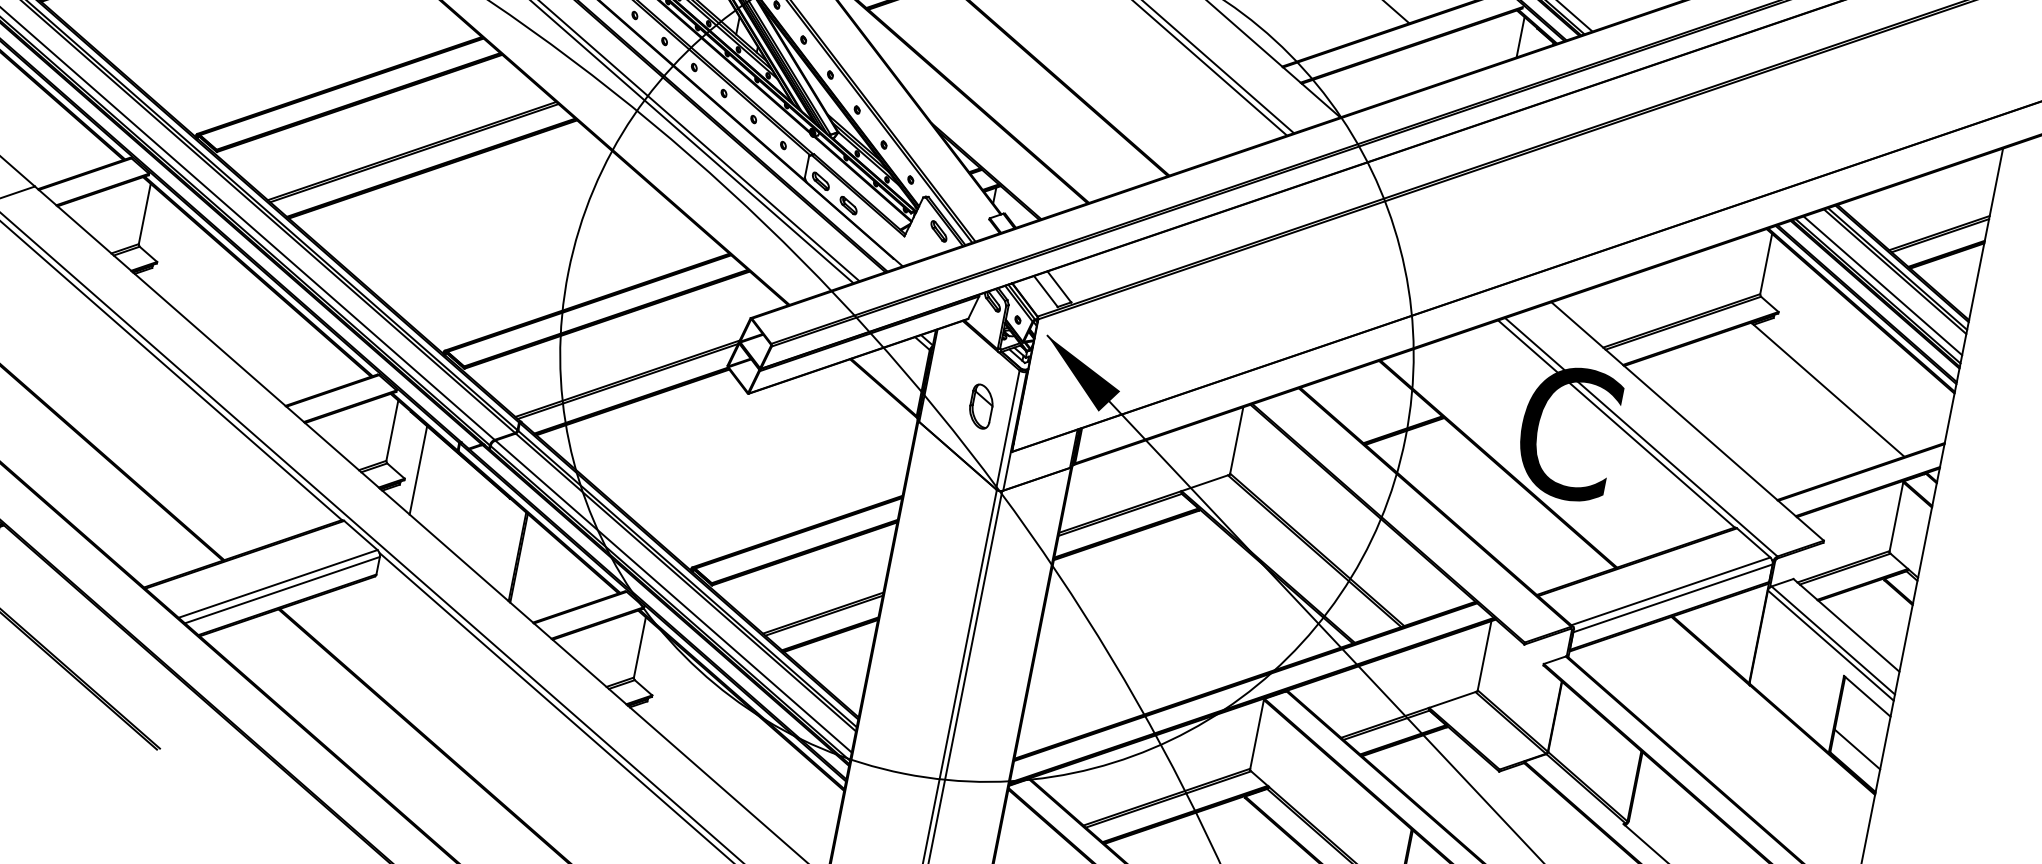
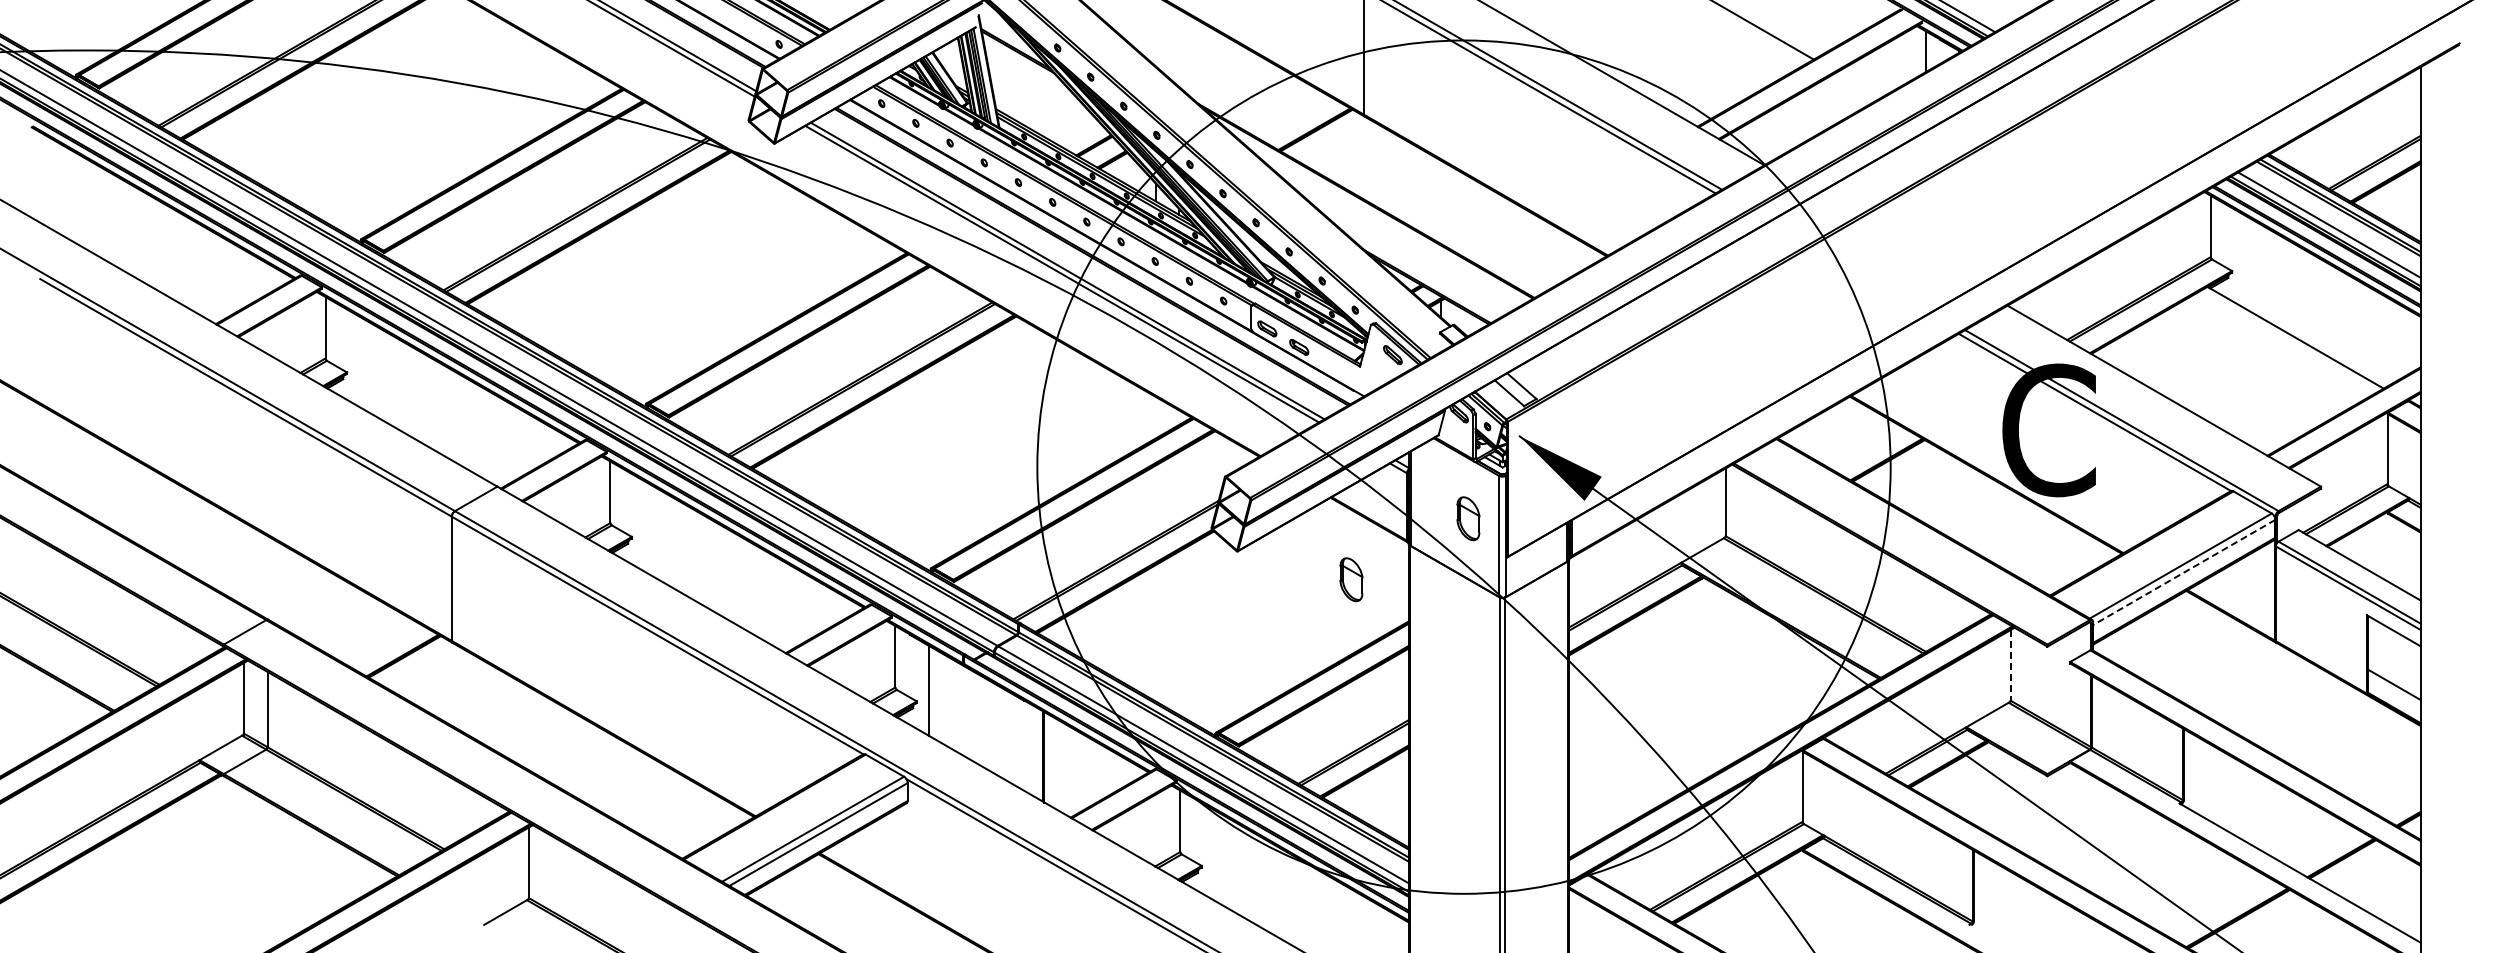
part: (854, 443) -> (1351, 579), added
line: (1672, 598) -> (2183, 572), solid -> dashed
line: (1484, 655) -> (2010, 665), solid -> dashed

